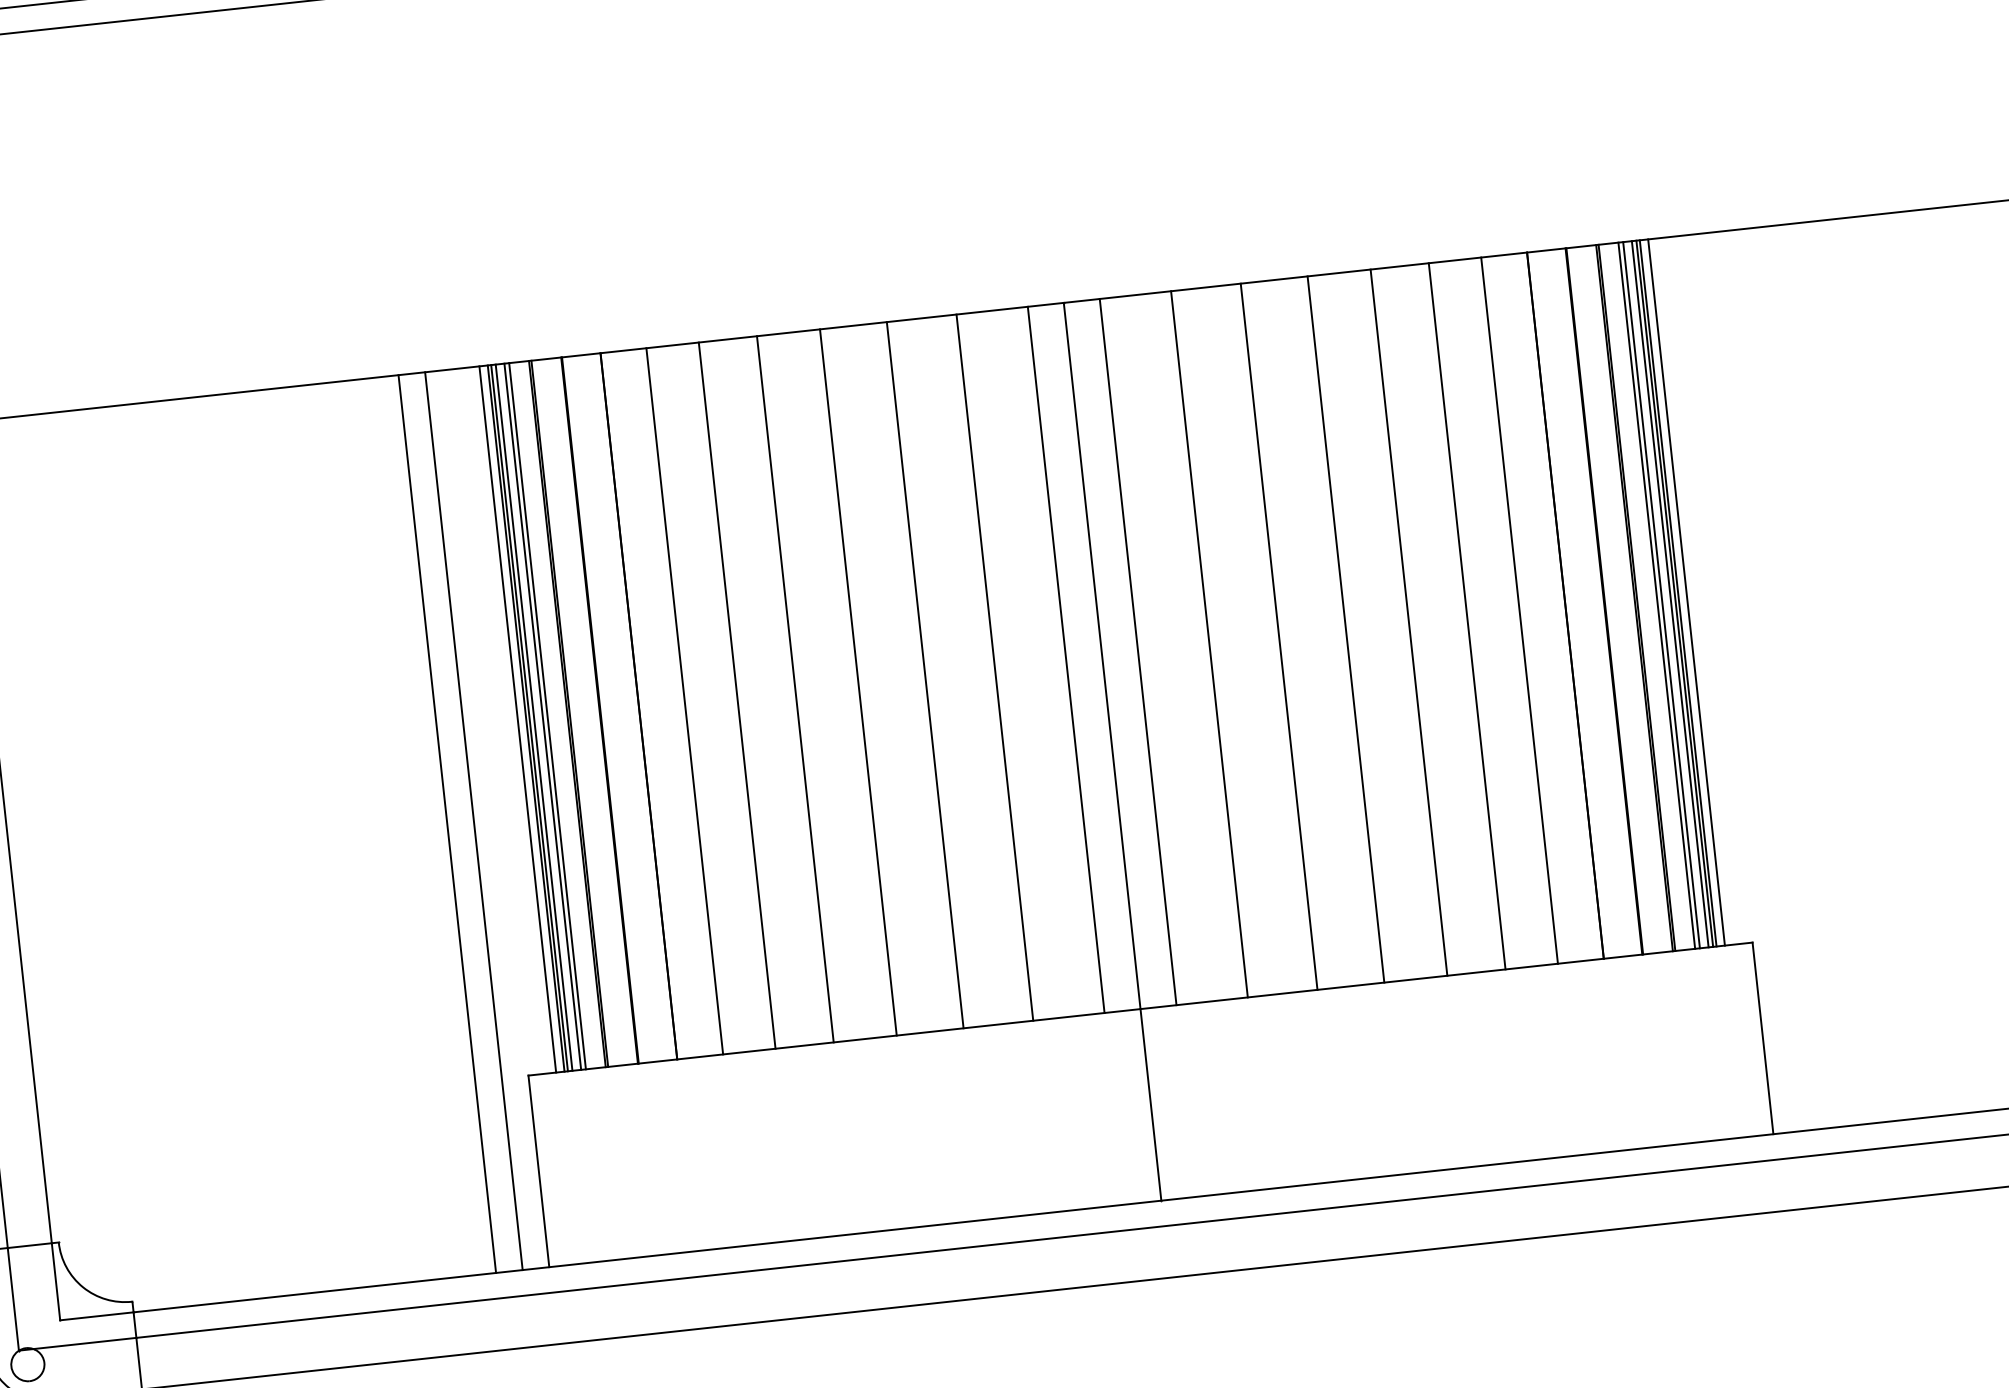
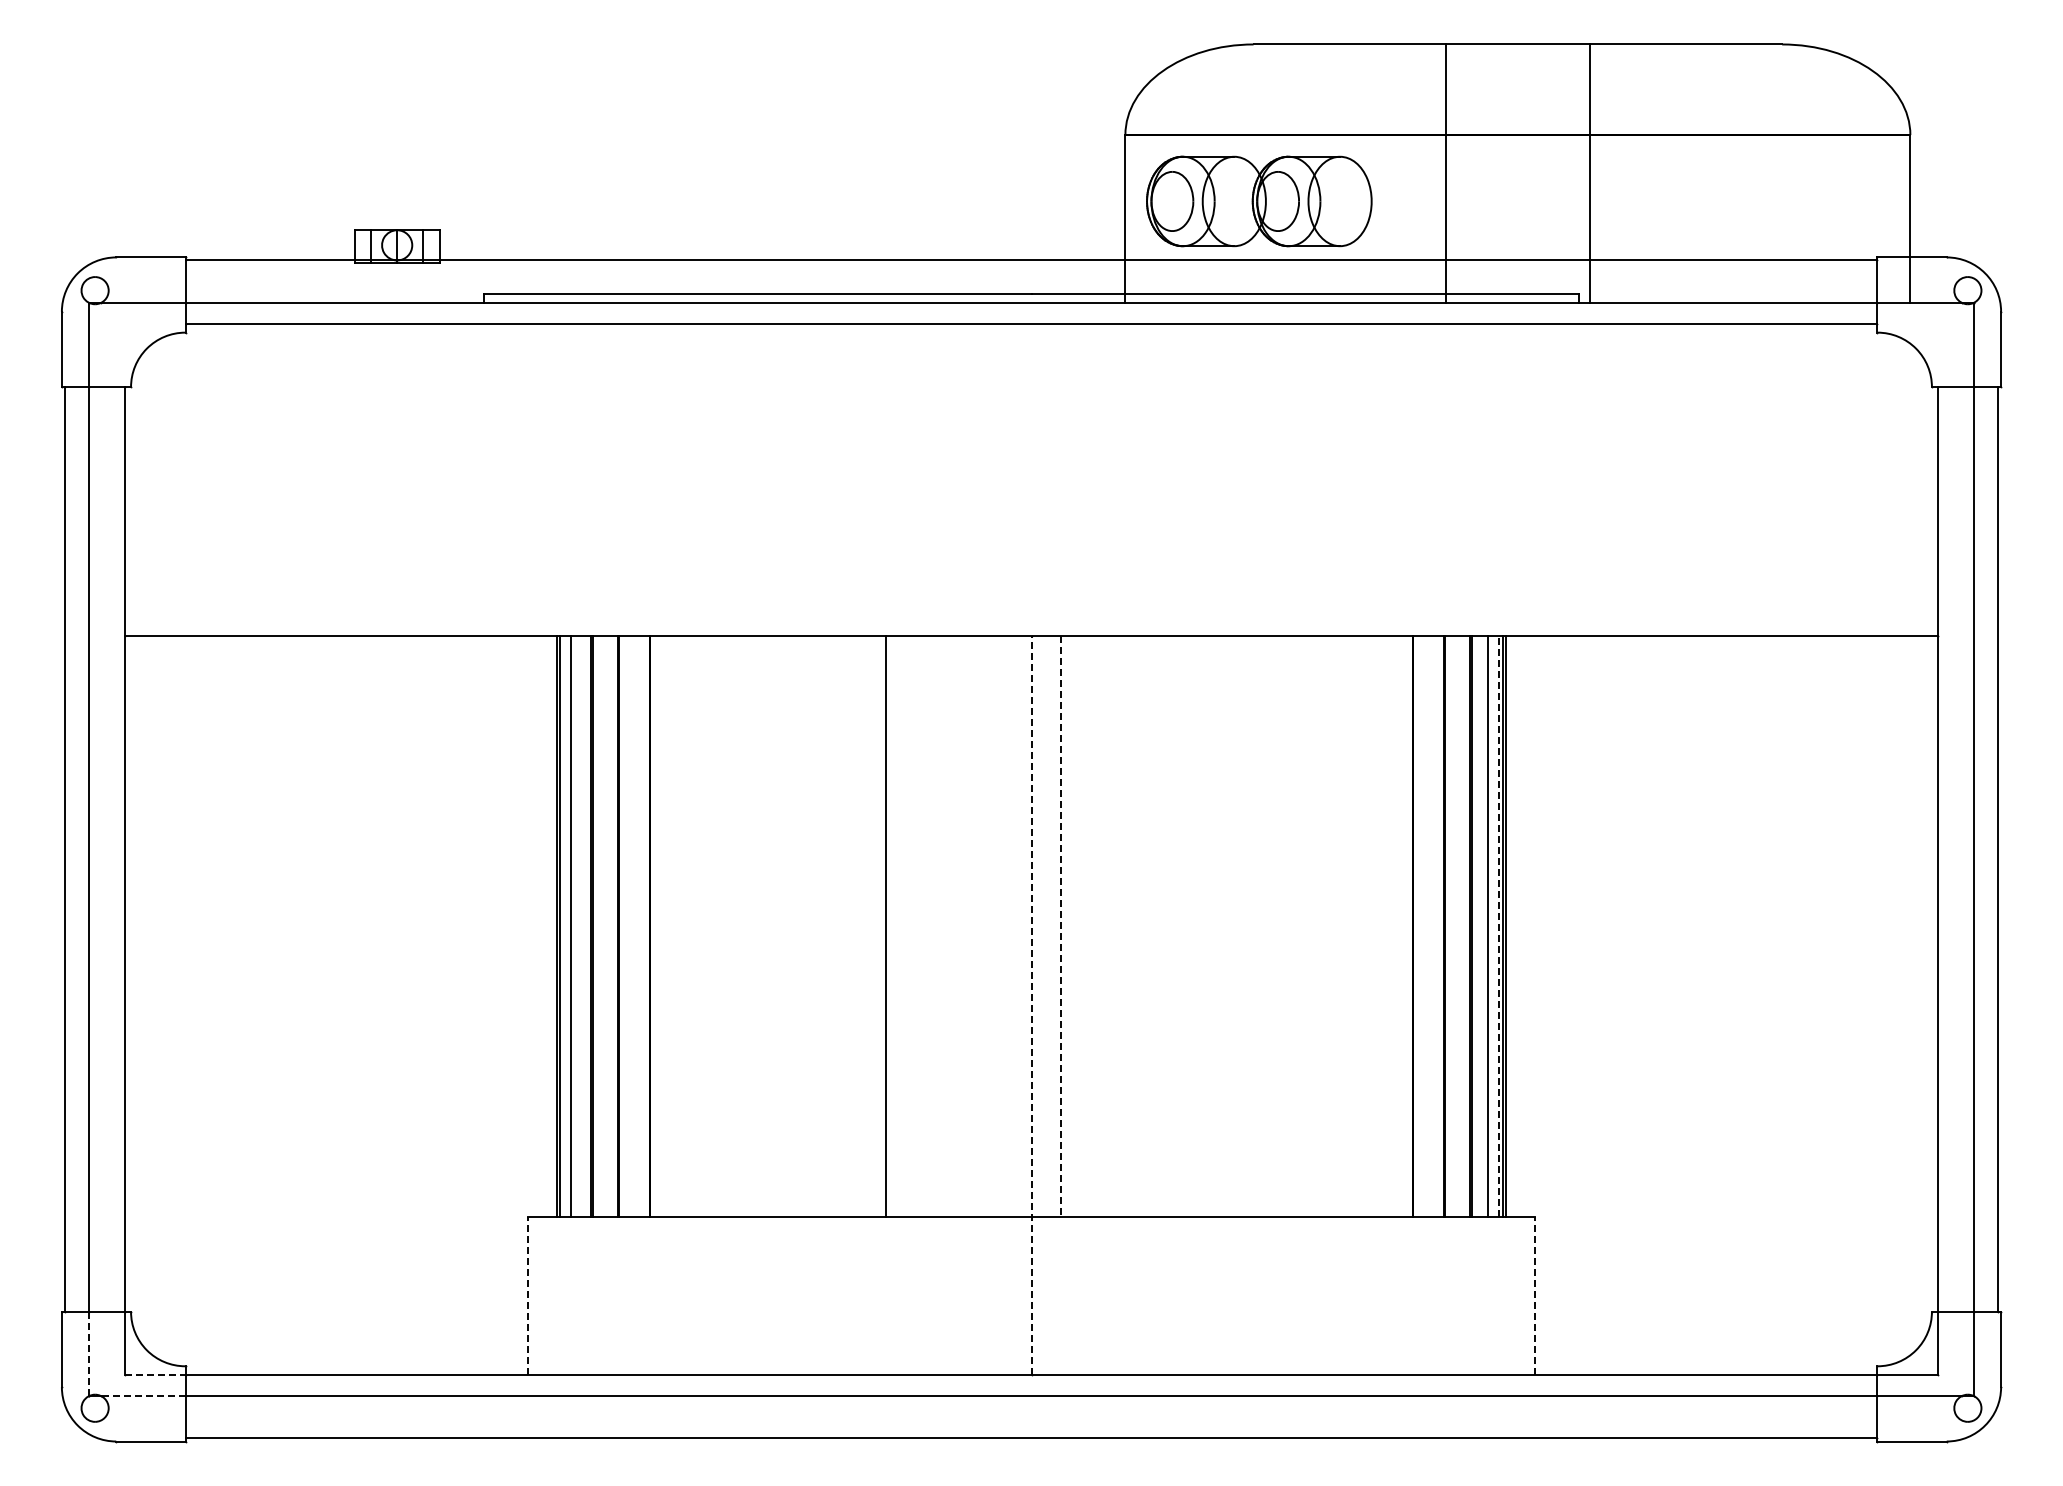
line: (1686, 592) -> (1512, 926), removed
line: (1669, 593) -> (1498, 926), solid -> dashed
line: (1661, 594) -> (1491, 926), removed
line: (1520, 610) -> (1375, 926), removed
line: (1466, 616) -> (1331, 926), removed
line: (1408, 622) -> (1283, 926), removed
line: (1346, 629) -> (1232, 926), removed
line: (1279, 636) -> (1177, 926), removed
line: (1209, 644) -> (1119, 926), removed
line: (1138, 651) -> (1061, 926), solid -> dashed
line: (1065, 659) -> (1001, 926), removed
line: (995, 667) -> (943, 926), removed
line: (857, 682) -> (830, 926), removed
line: (795, 688) -> (779, 926), removed
line: (737, 695) -> (731, 926), removed
line: (684, 701) -> (687, 926), removed
line: (548, 715) -> (575, 926), removed
line: (534, 717) -> (564, 926), removed
line: (517, 719) -> (550, 926), removed
line: (1112, 751) -> (1031, 1005), solid -> dashed
line: (473, 821) -> (505, 1005), removed
line: (447, 823) -> (484, 1005), removed
line: (1763, 1038) -> (1535, 1296), solid -> dashed
line: (538, 1171) -> (527, 1296), solid -> dashed
line: (13, 1298) -> (89, 1353), solid -> dashed
line: (98, 1316) -> (156, 1375), solid -> dashed
line: (83, 1344) -> (142, 1396), solid -> dashed

